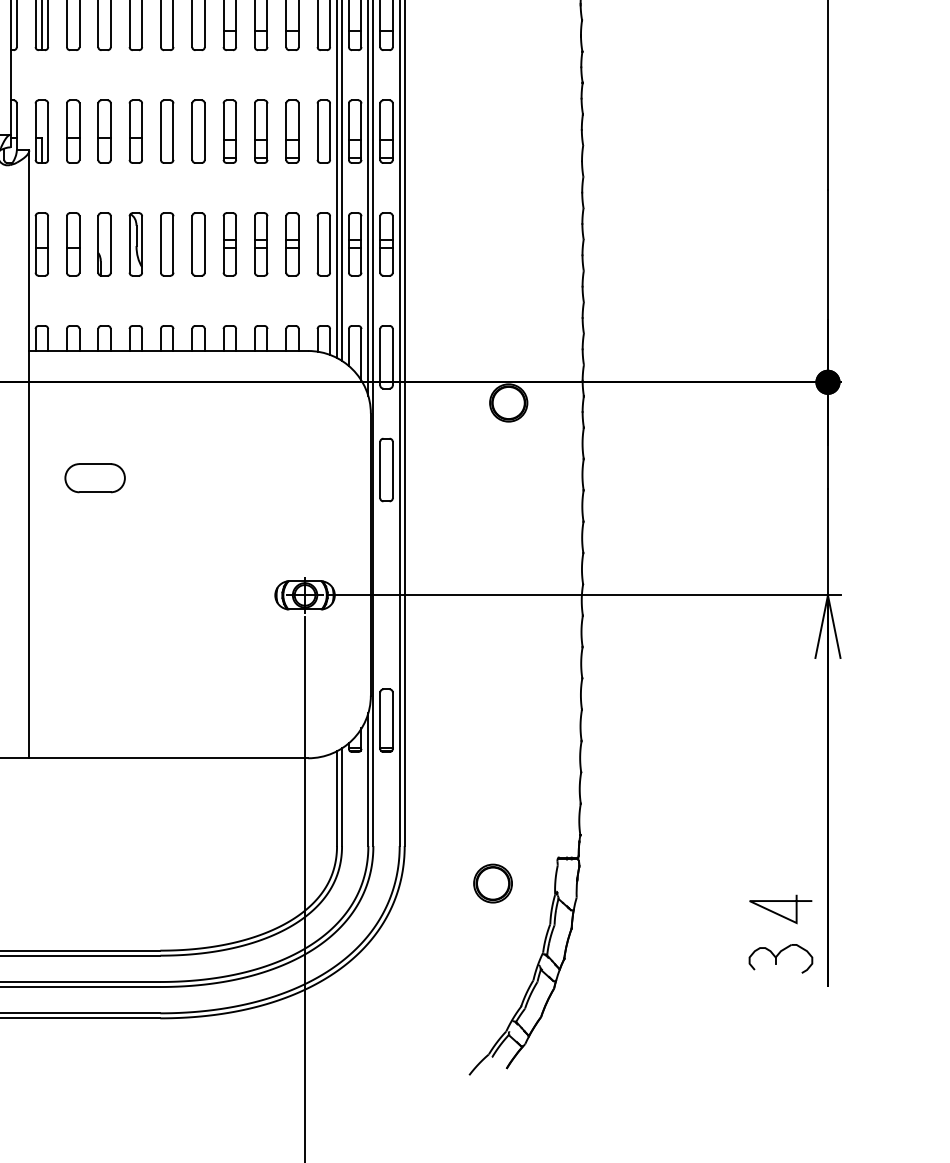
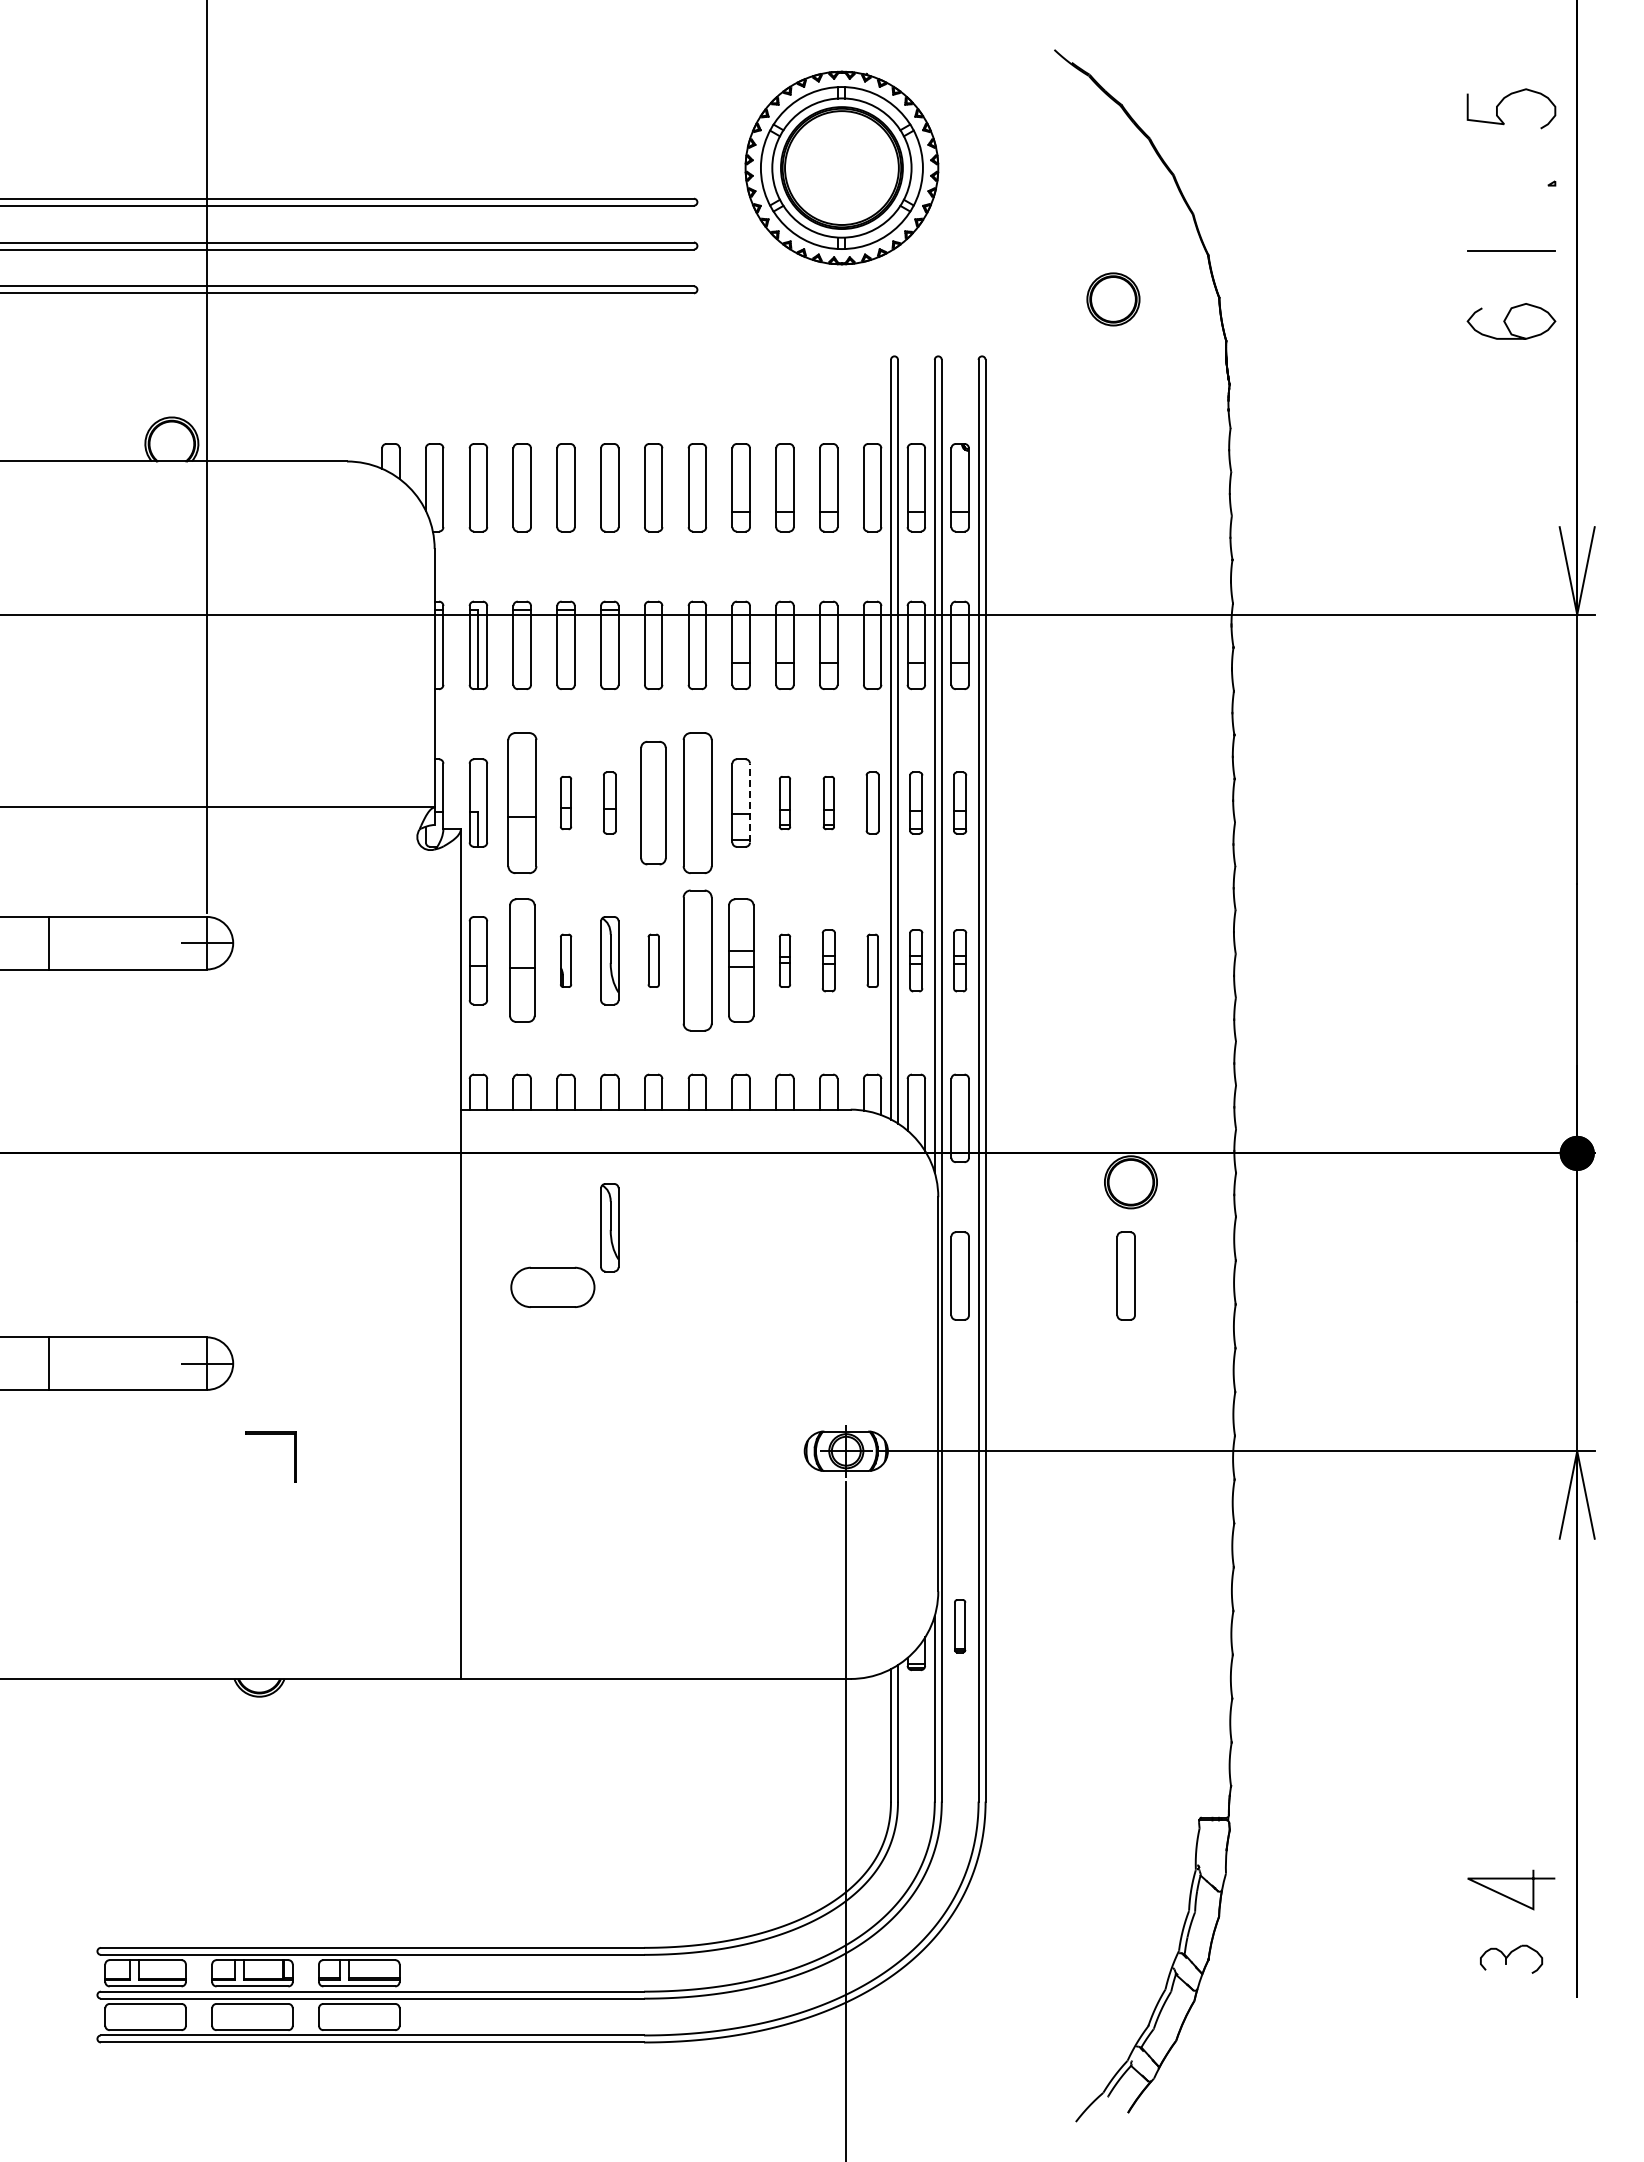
part: (72, 131) -> (521, 802), size x1.6
part: (104, 131) -> (565, 802), size x0.6
part: (135, 131) -> (609, 802), size x0.7
part: (167, 131) -> (653, 802), size x1.4
part: (197, 131) -> (696, 802), size x1.6
line: (235, 131) -> (749, 802), solid -> dashed
part: (260, 131) -> (784, 802), size x0.6
part: (292, 131) -> (828, 802), size x0.6
part: (323, 131) -> (872, 802), size x0.7
part: (354, 131) -> (915, 802), size x0.7
part: (386, 131) -> (959, 802), size x0.7
part: (72, 244) -> (521, 960), size x1.4
part: (104, 244) -> (565, 960), size x0.6
part: (167, 244) -> (653, 960), size x0.6
part: (197, 244) -> (696, 960), size x1.6
part: (229, 244) -> (740, 960), size x1.4
part: (260, 244) -> (784, 960), size x0.6
part: (292, 244) -> (828, 960), size x0.7
part: (323, 244) -> (872, 960), size x0.6
part: (354, 244) -> (915, 960), size x0.7
part: (386, 244) -> (959, 960), size x0.7
part: (135, 435) -> (609, 1227), added
part: (504, 469) -> (1125, 1275), added
part: (386, 720) -> (959, 1625), size x0.6
part: (492, 883) -> (1108, 1853), removed
part: (780, 958) -> (1511, 1959), size x0.7

